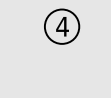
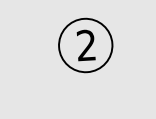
text: (62, 26) -> (86, 45), 4 -> 2

